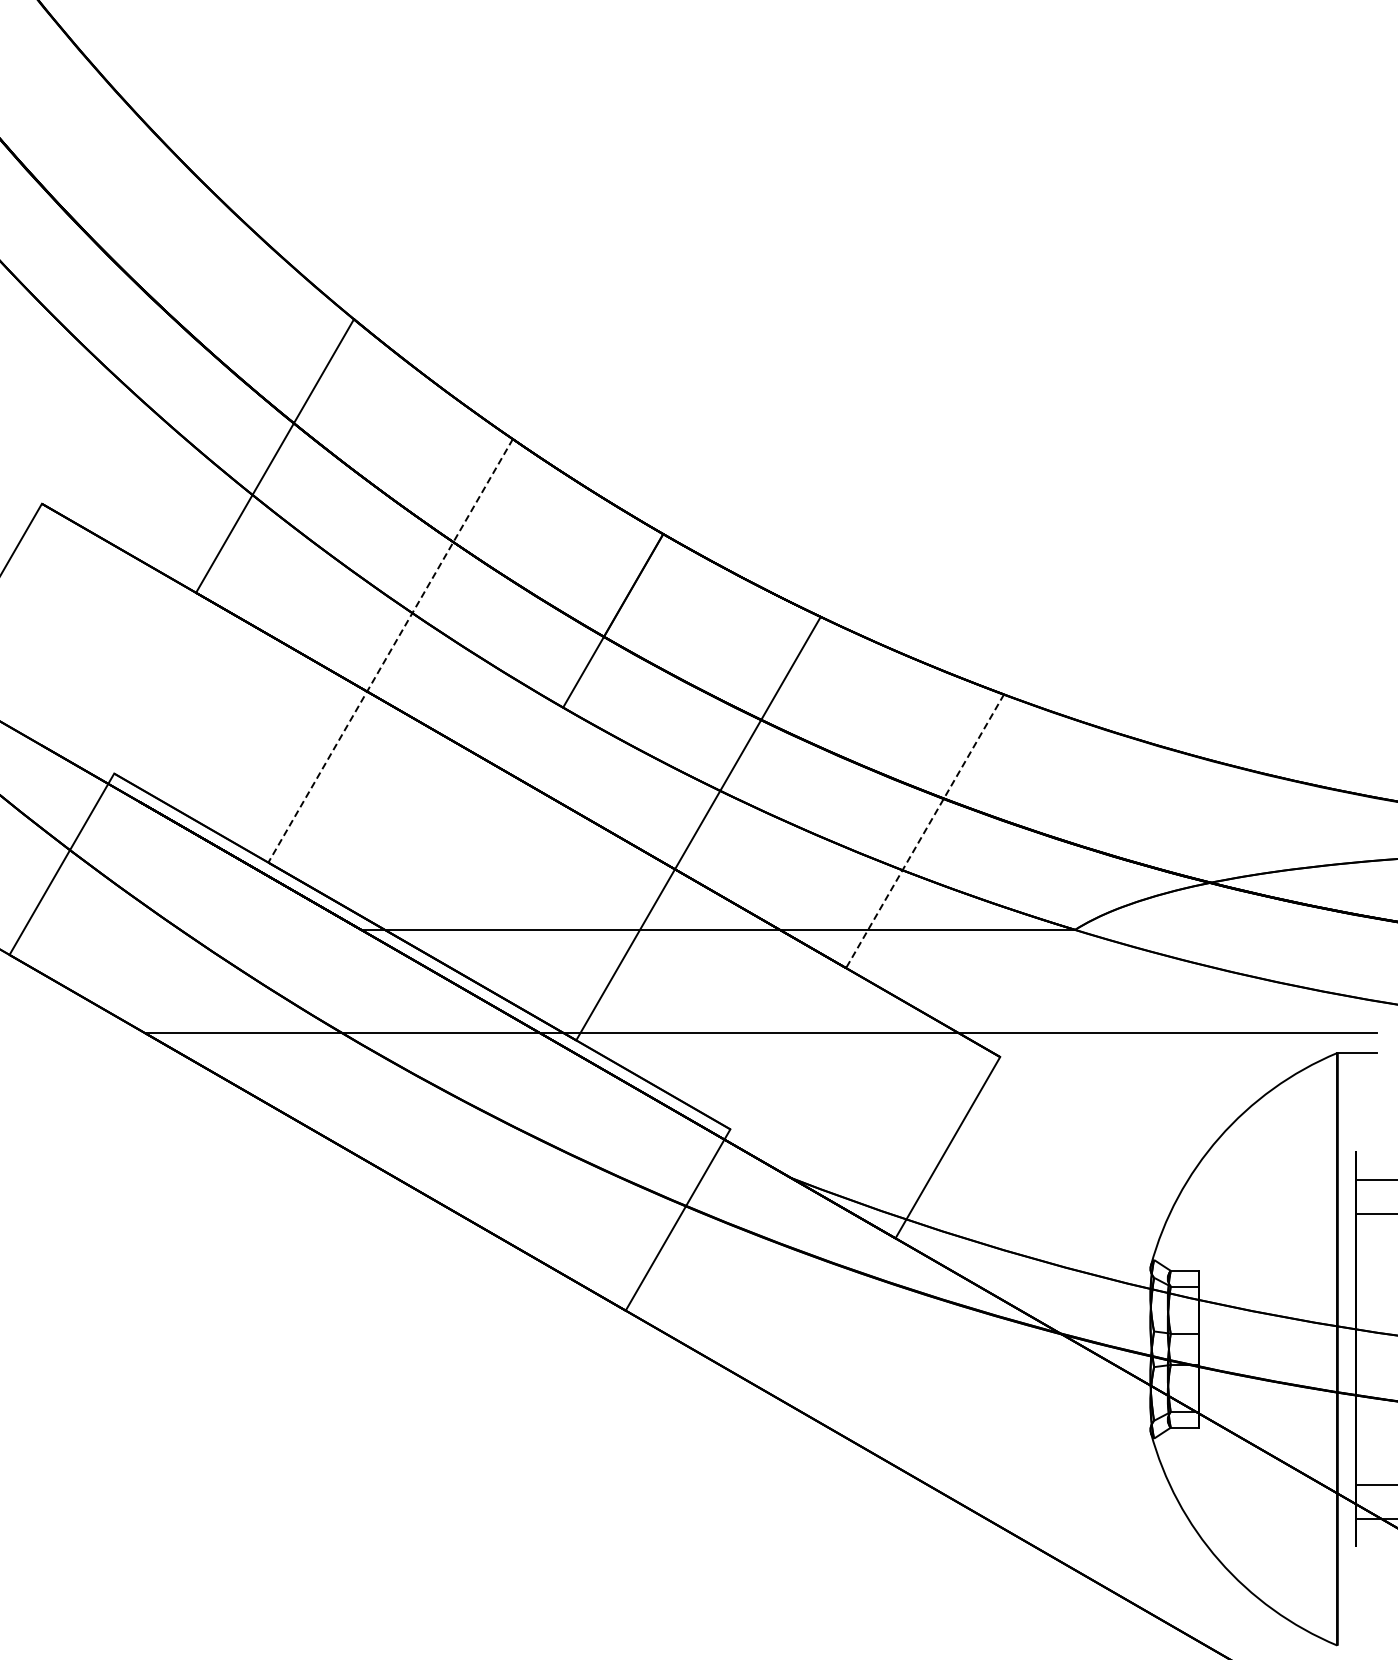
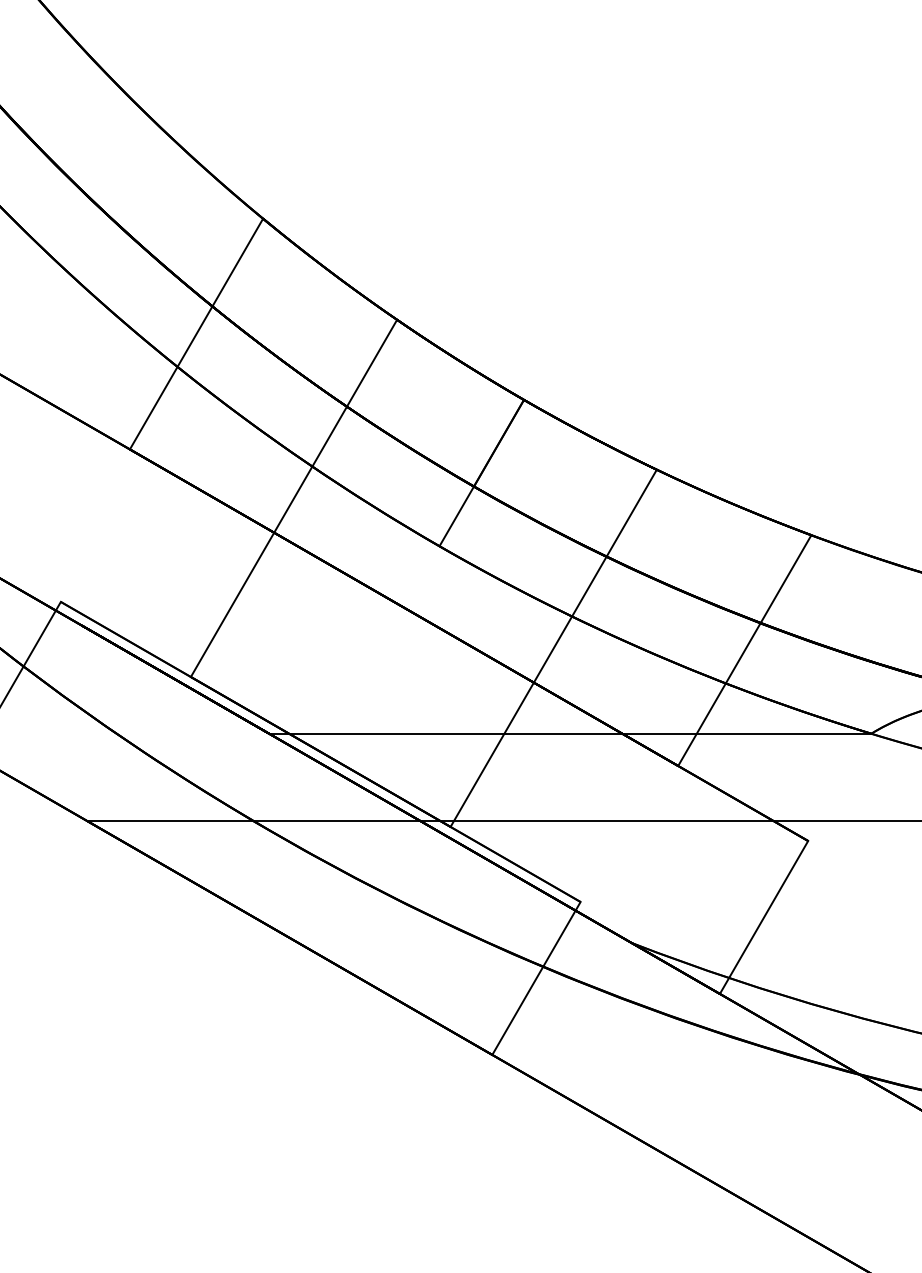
line: (390, 651) -> (293, 498), dashed -> solid
line: (925, 831) -> (745, 650), dashed -> solid

